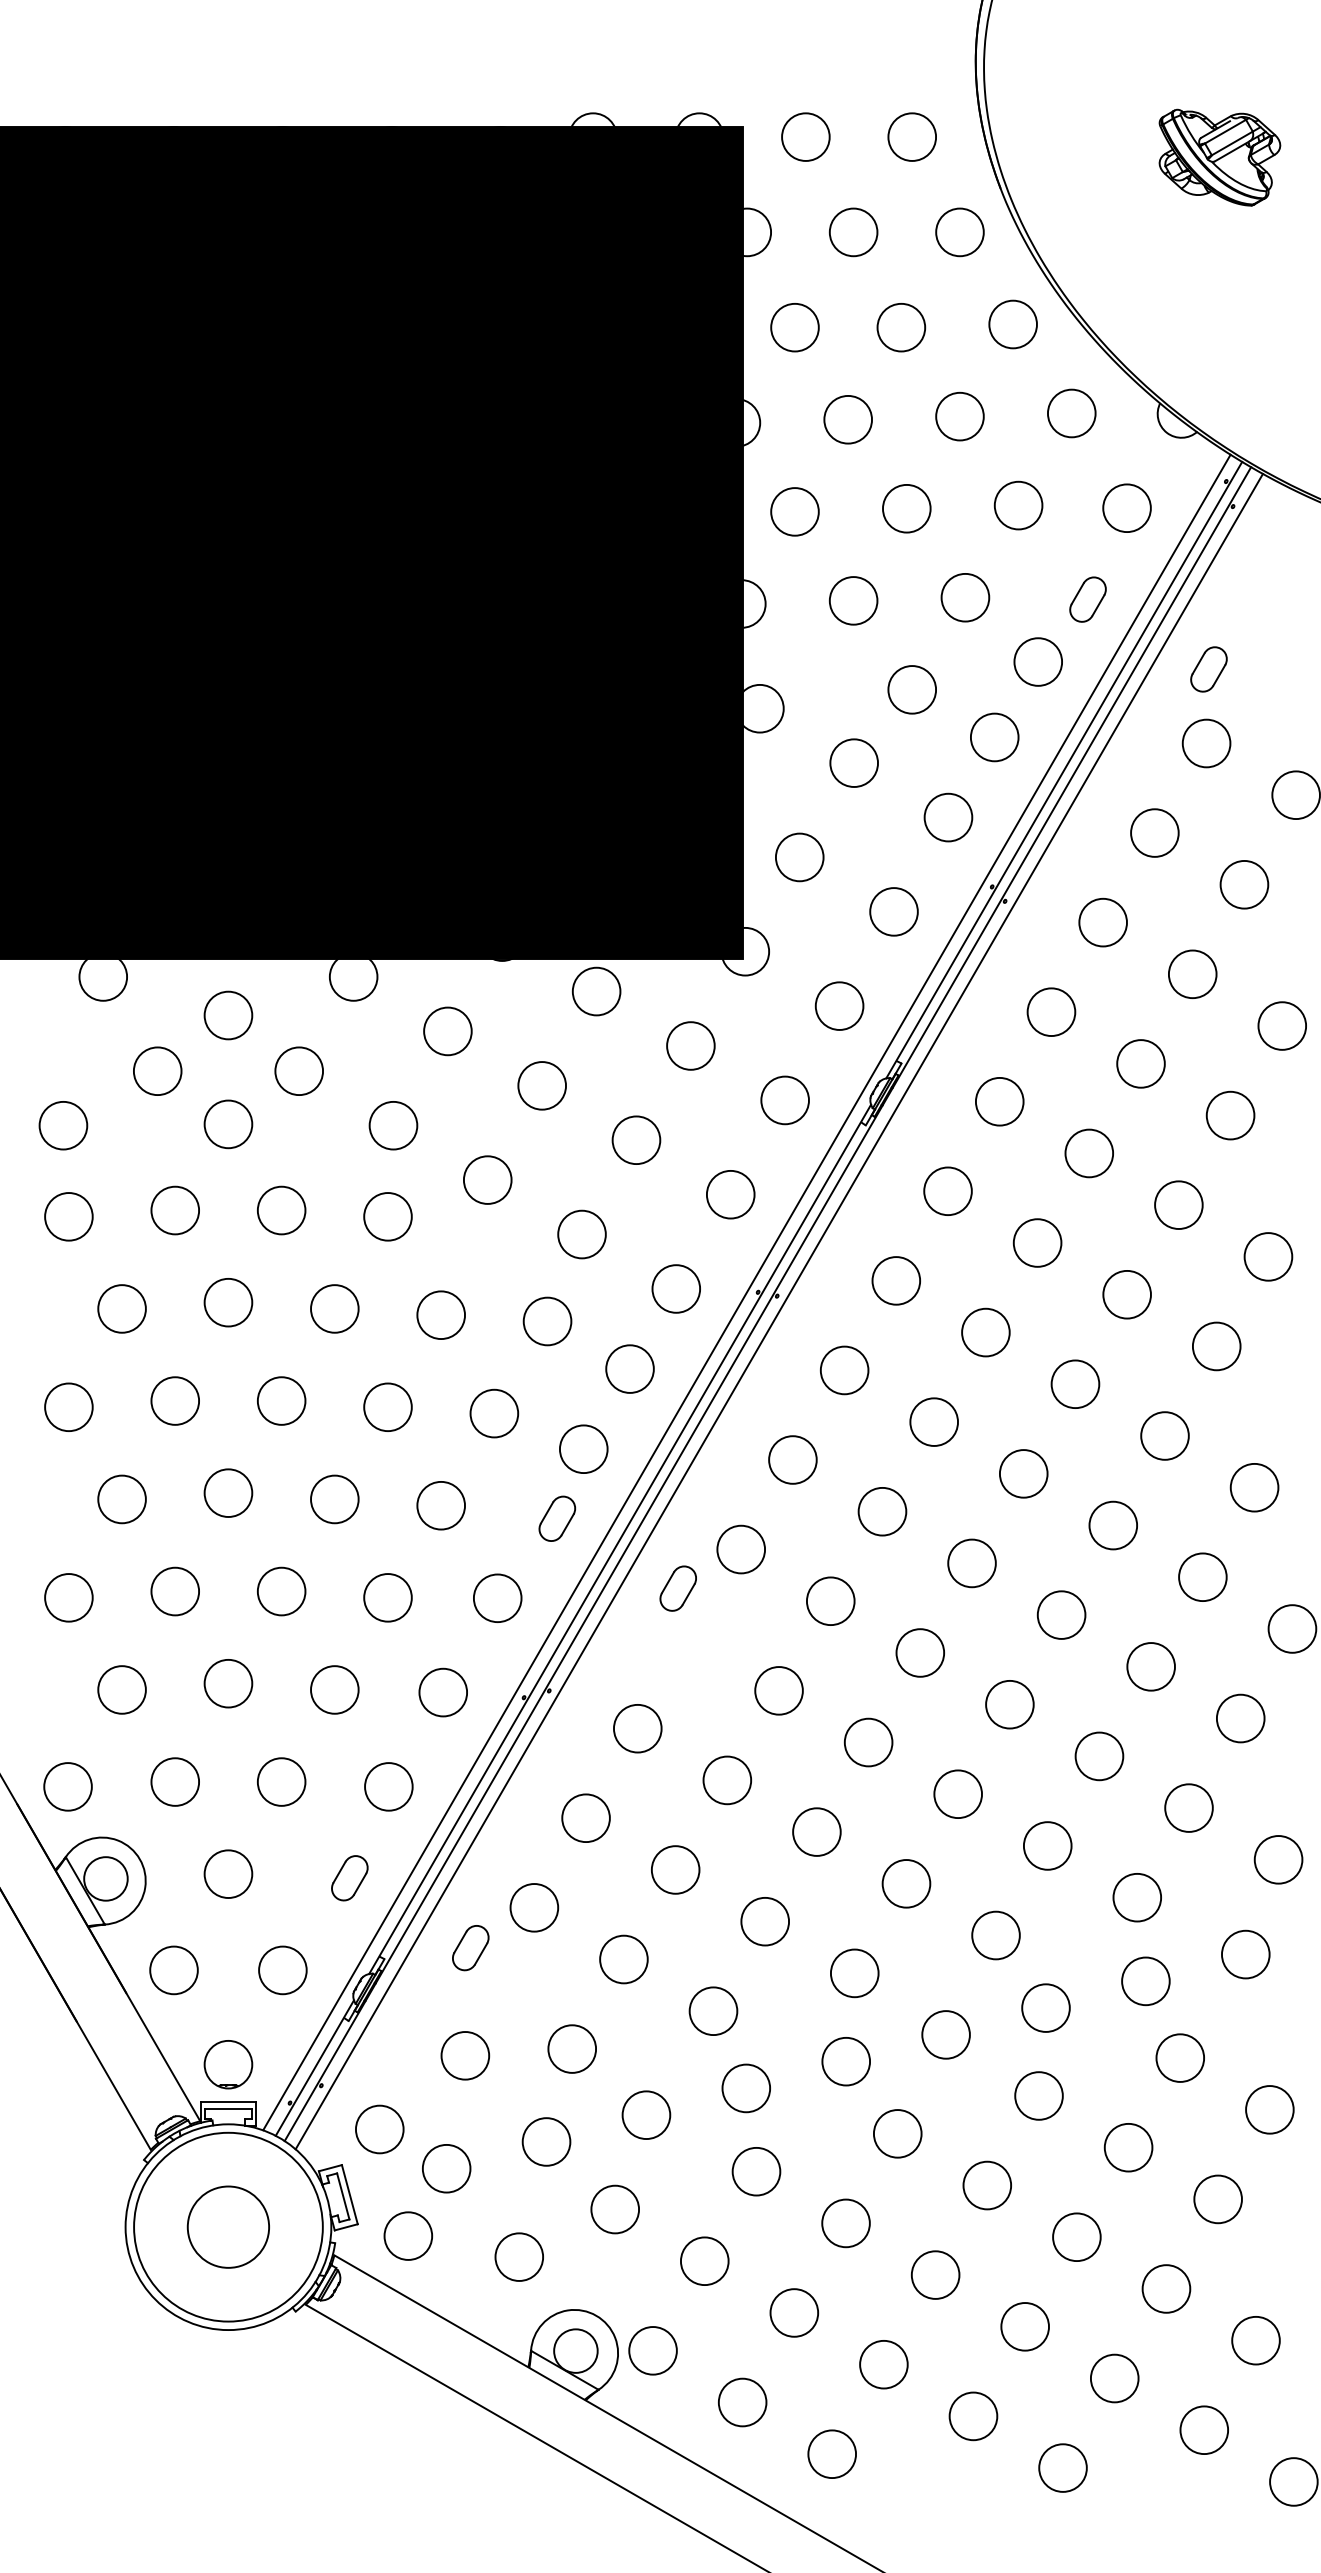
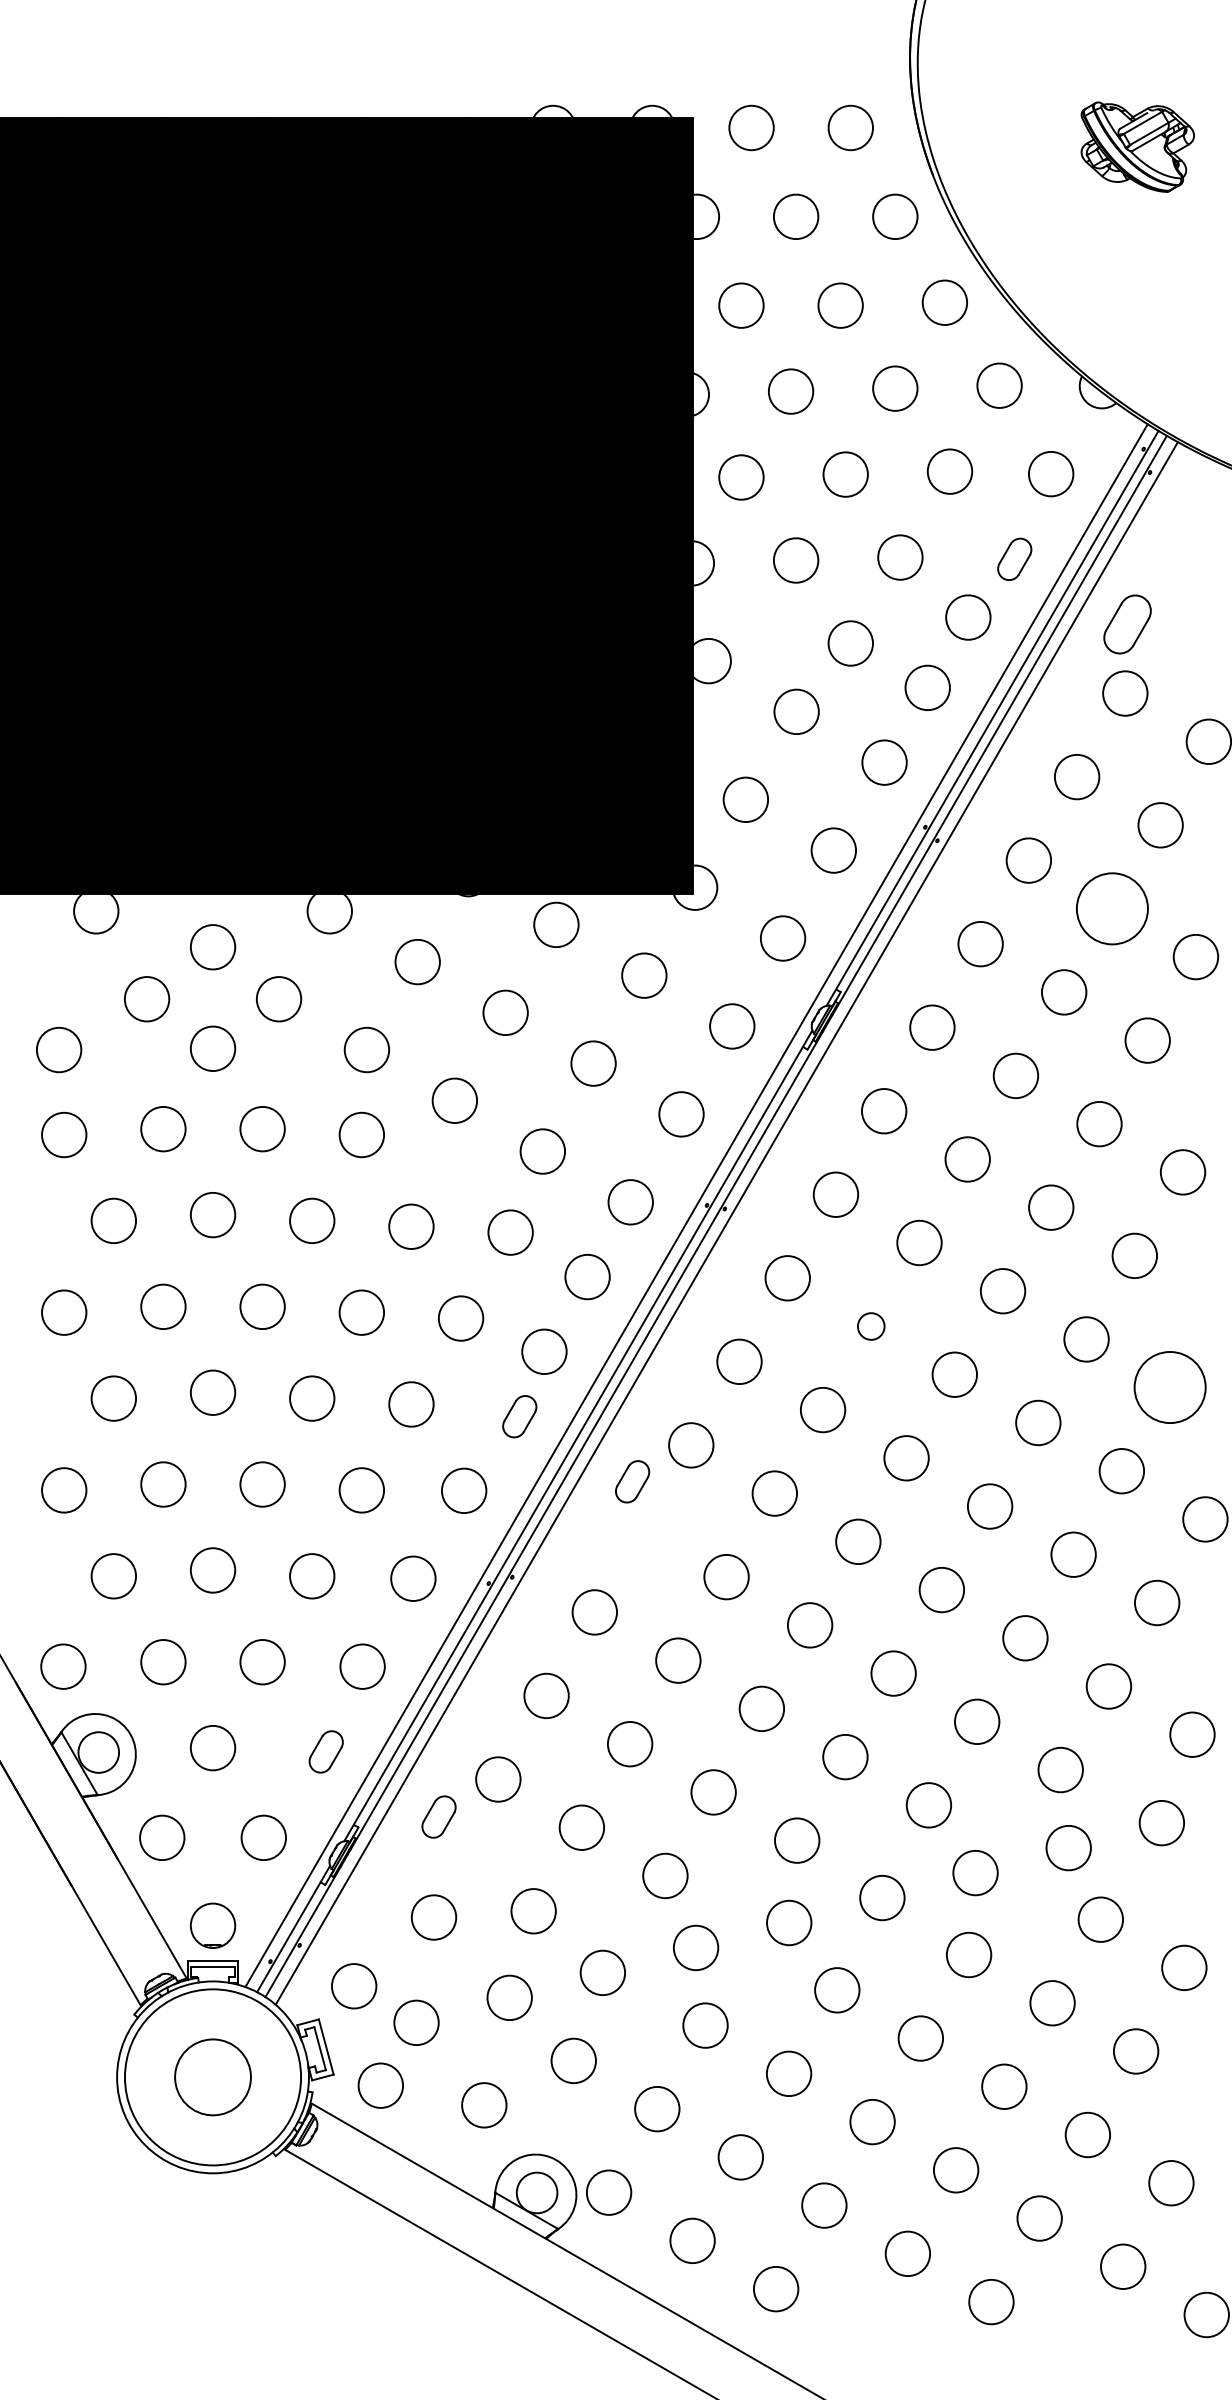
part: (1208, 669) -> (1127, 624), size x1.4
circle: (1192, 974) -> (1112, 908), size x1.6
circle: (934, 1421) -> (871, 1325), size x0.6
circle: (1254, 1487) -> (1170, 1387), size x1.6

